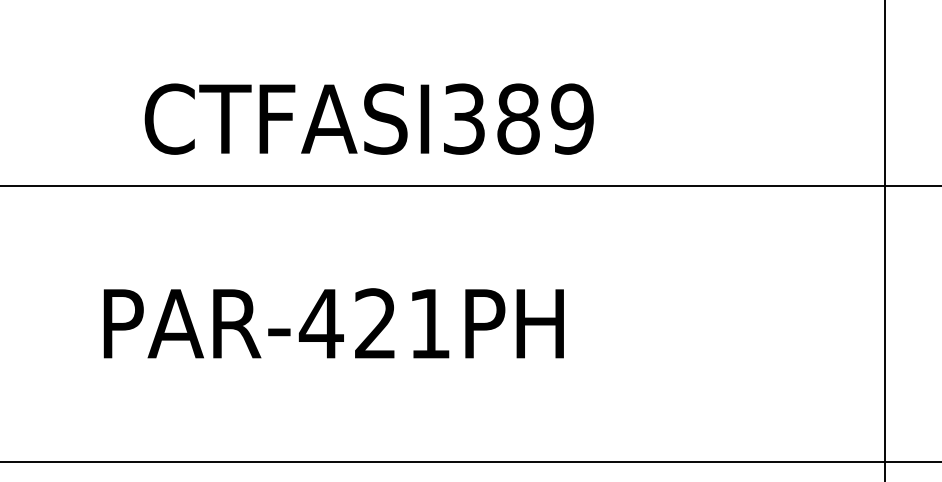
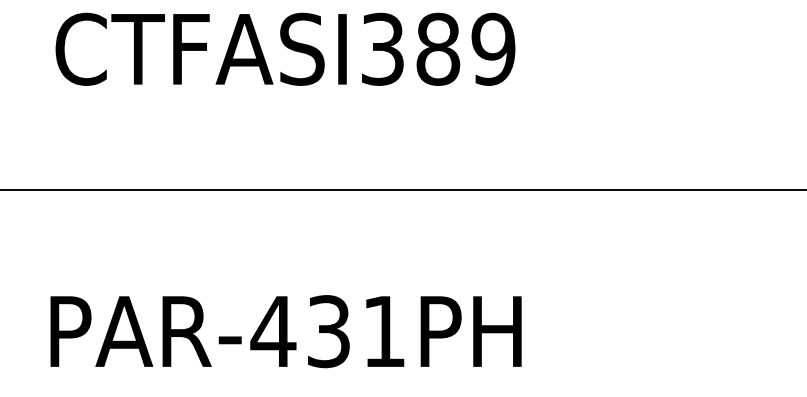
text: (368, 118) -> (284, 48), moved
text: (375, 323) -> (328, 331), PAR-421PH -> PAR-431PH

